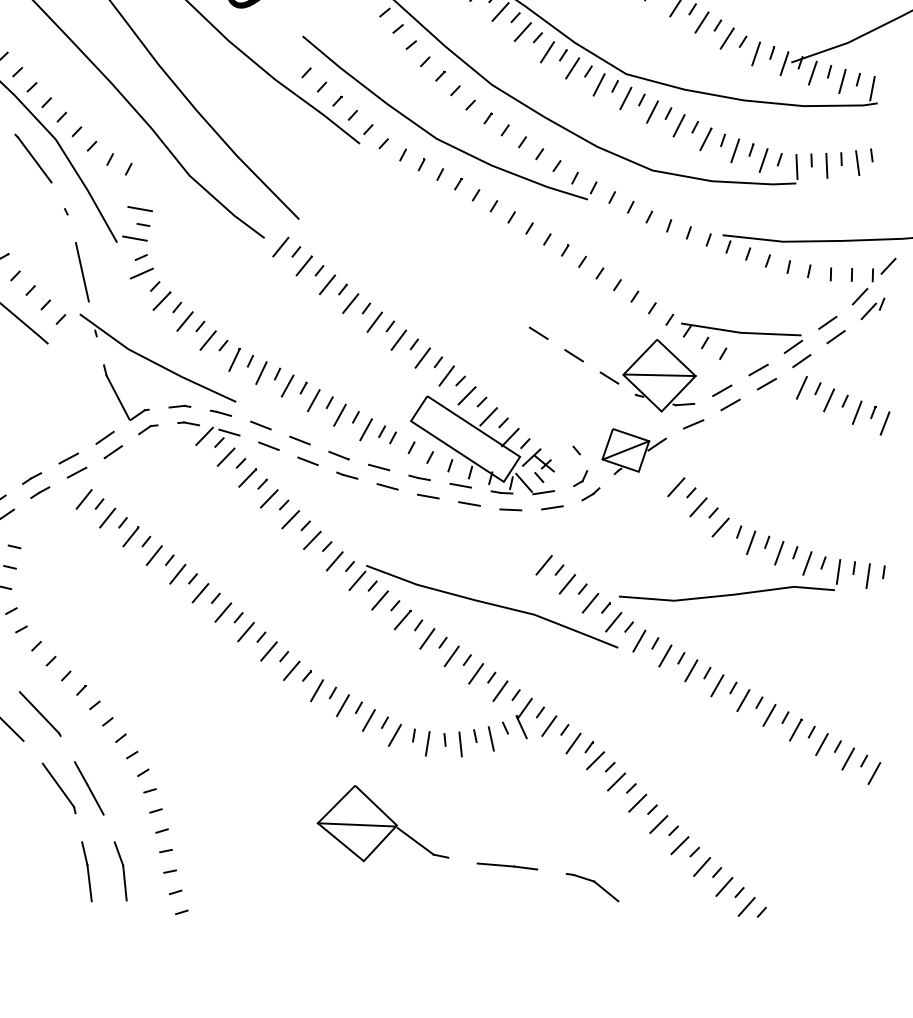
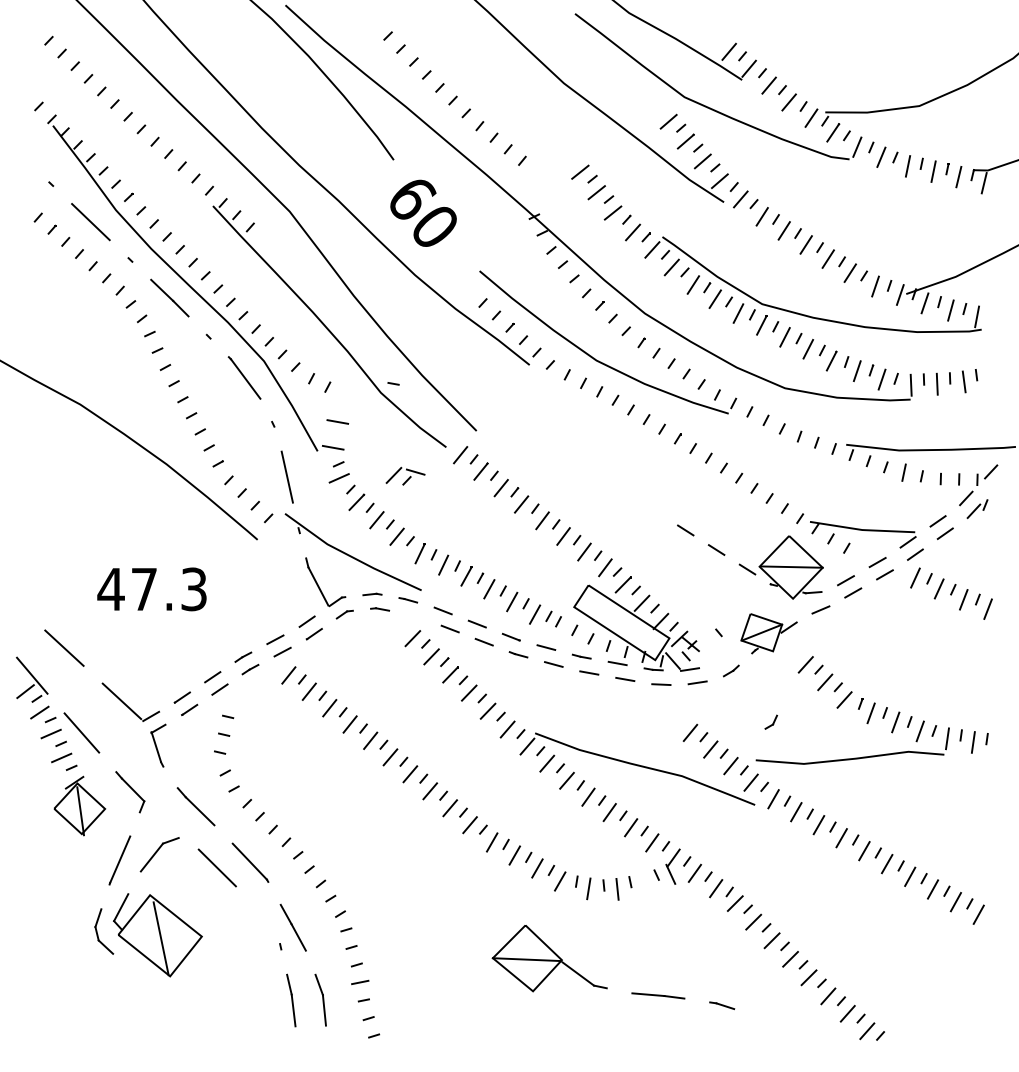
part: (143, 224) -> (393, 383), moved
part: (788, 266) -> (903, 472), size x1.6
part: (217, 436) -> (405, 475), moved
part: (579, 477) -> (770, 721), moved
line: (491, 738) -> (644, 884), removed
line: (58, 785) -> (266, 925), removed
part: (166, 851) -> (360, 982), size x1.6
line: (606, 891) -> (744, 1017), removed

